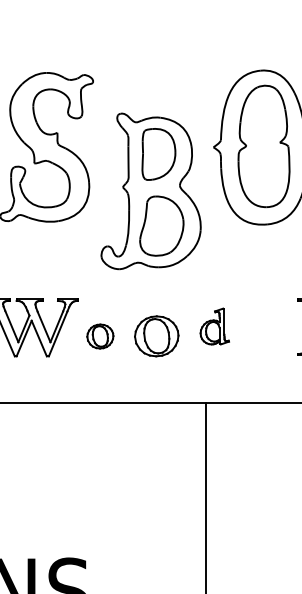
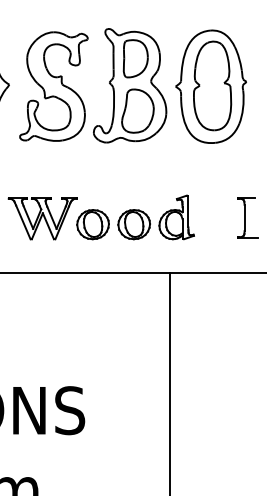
part: (151, 191) -> (130, 85), moved
part: (214, 326) -> (176, 217), size x1.67
part: (99, 336) -> (92, 224), size x1.67

